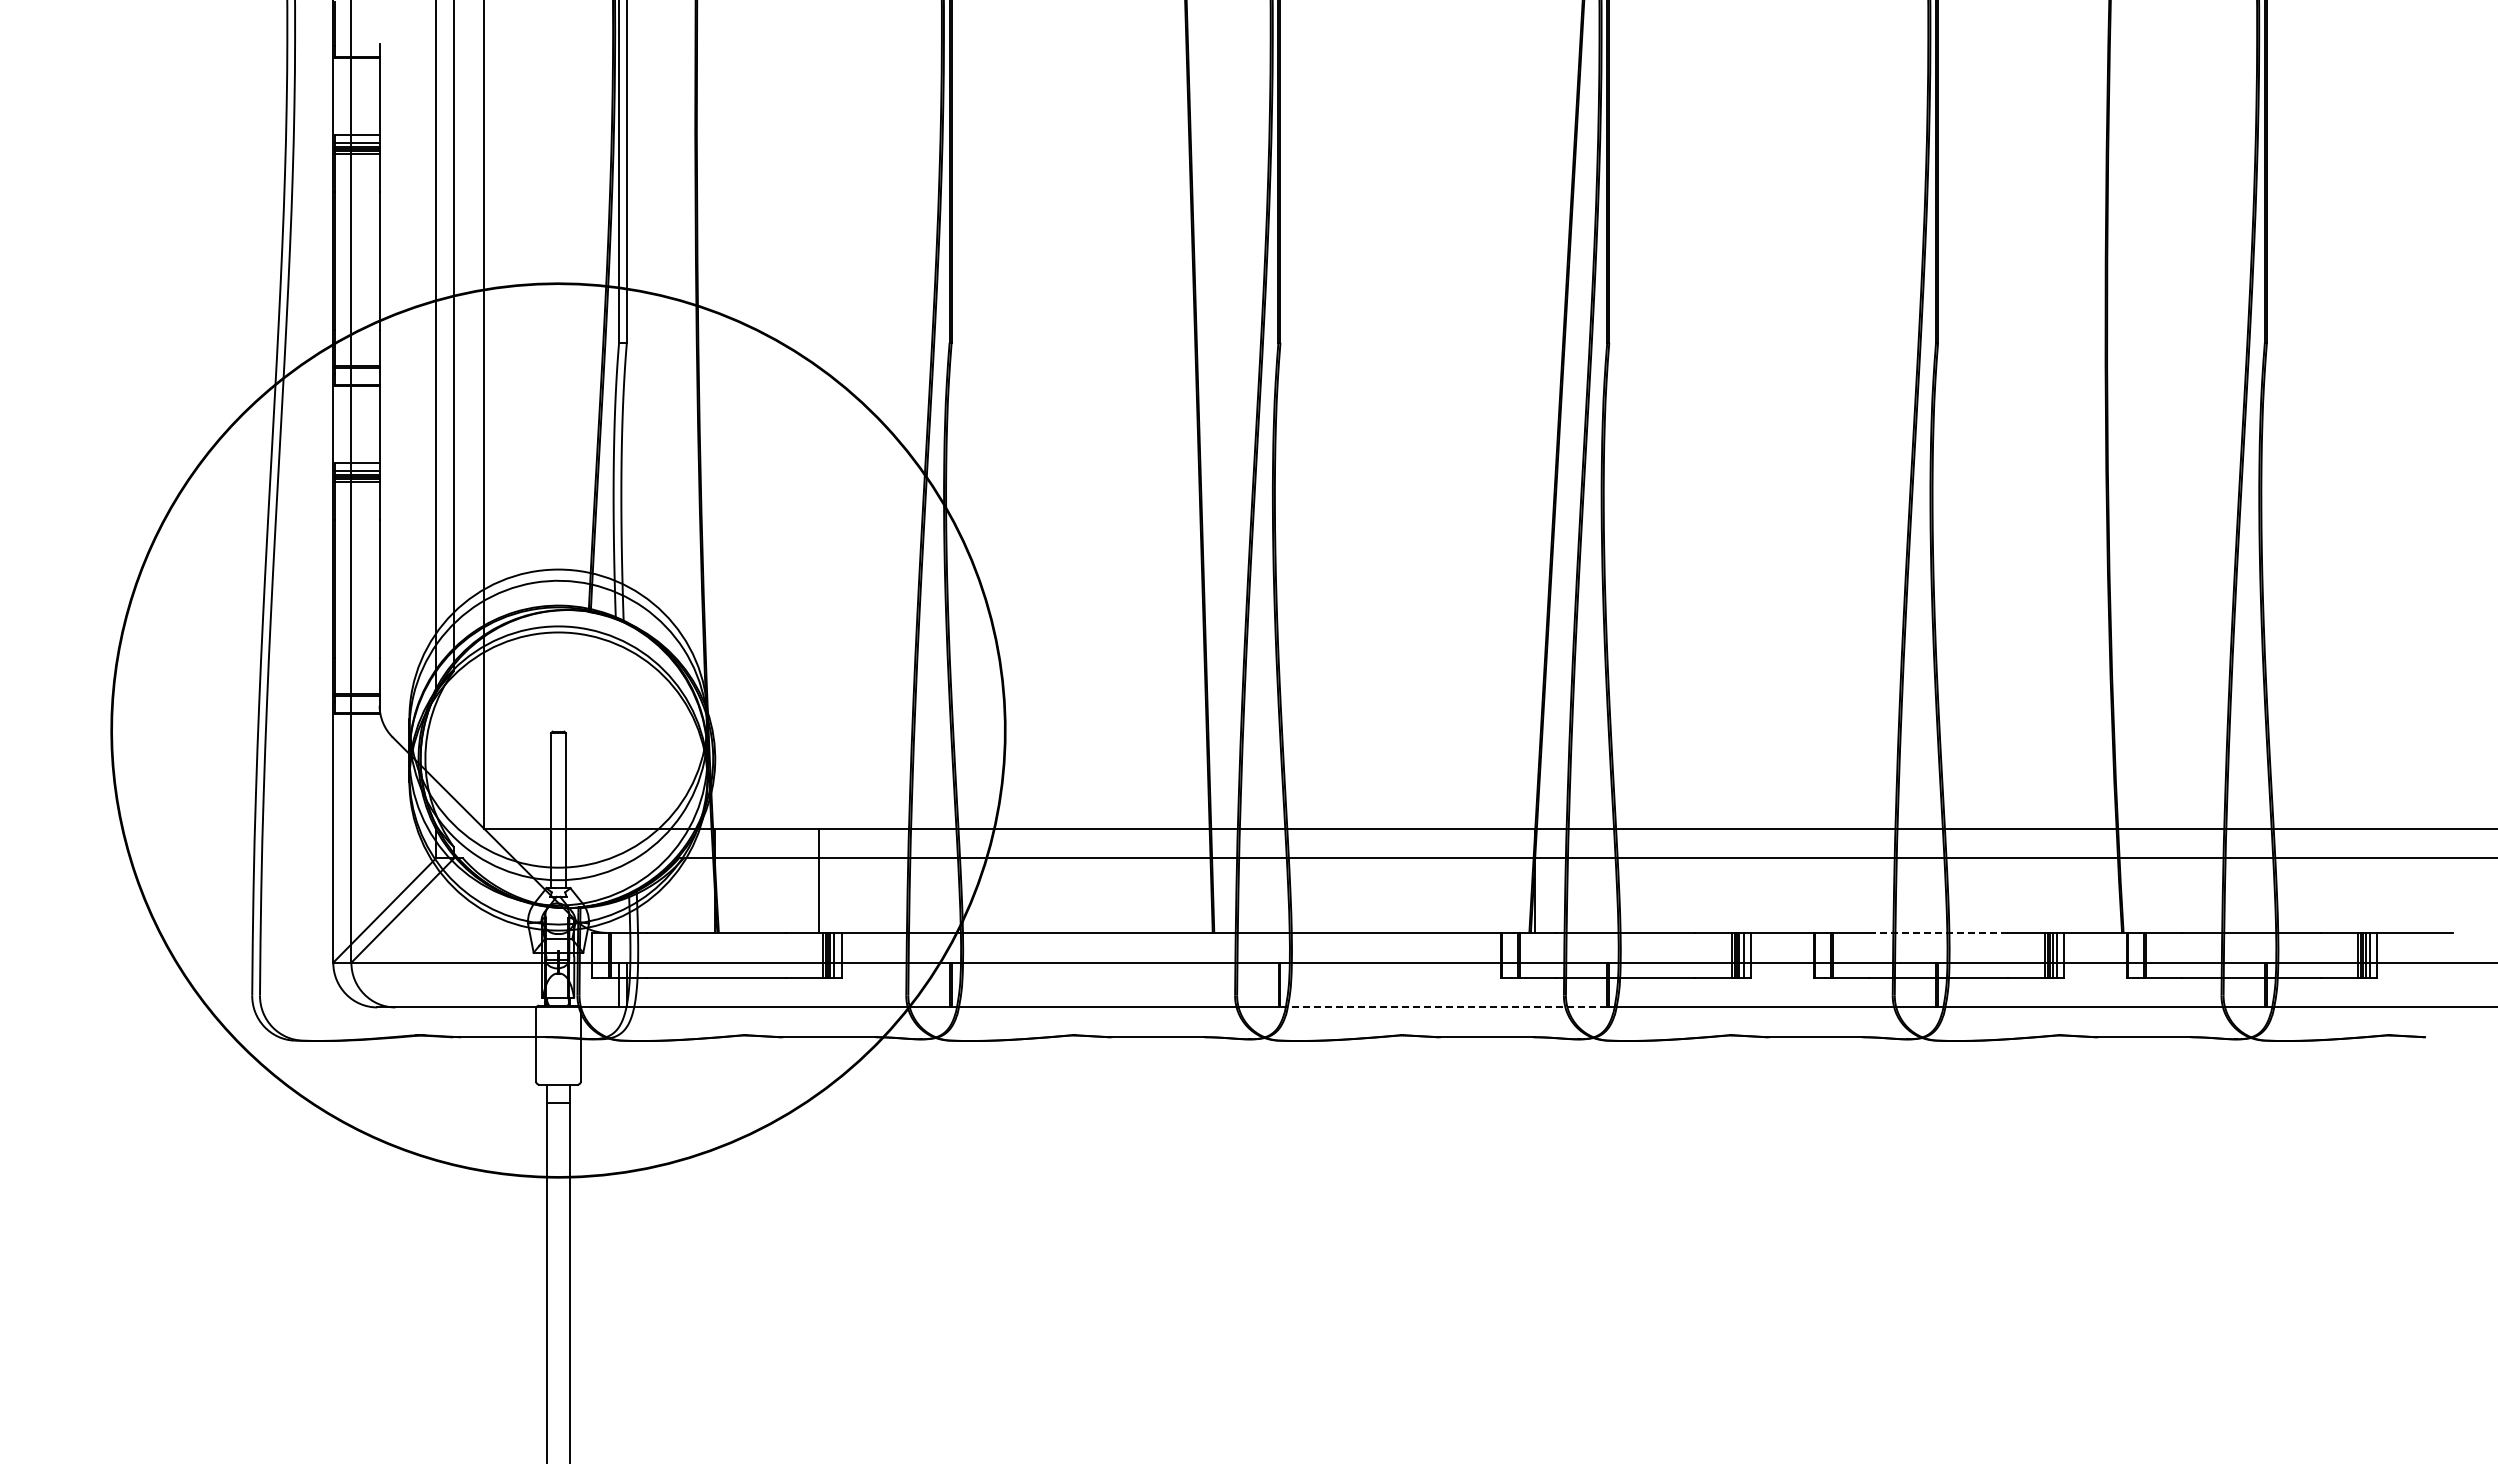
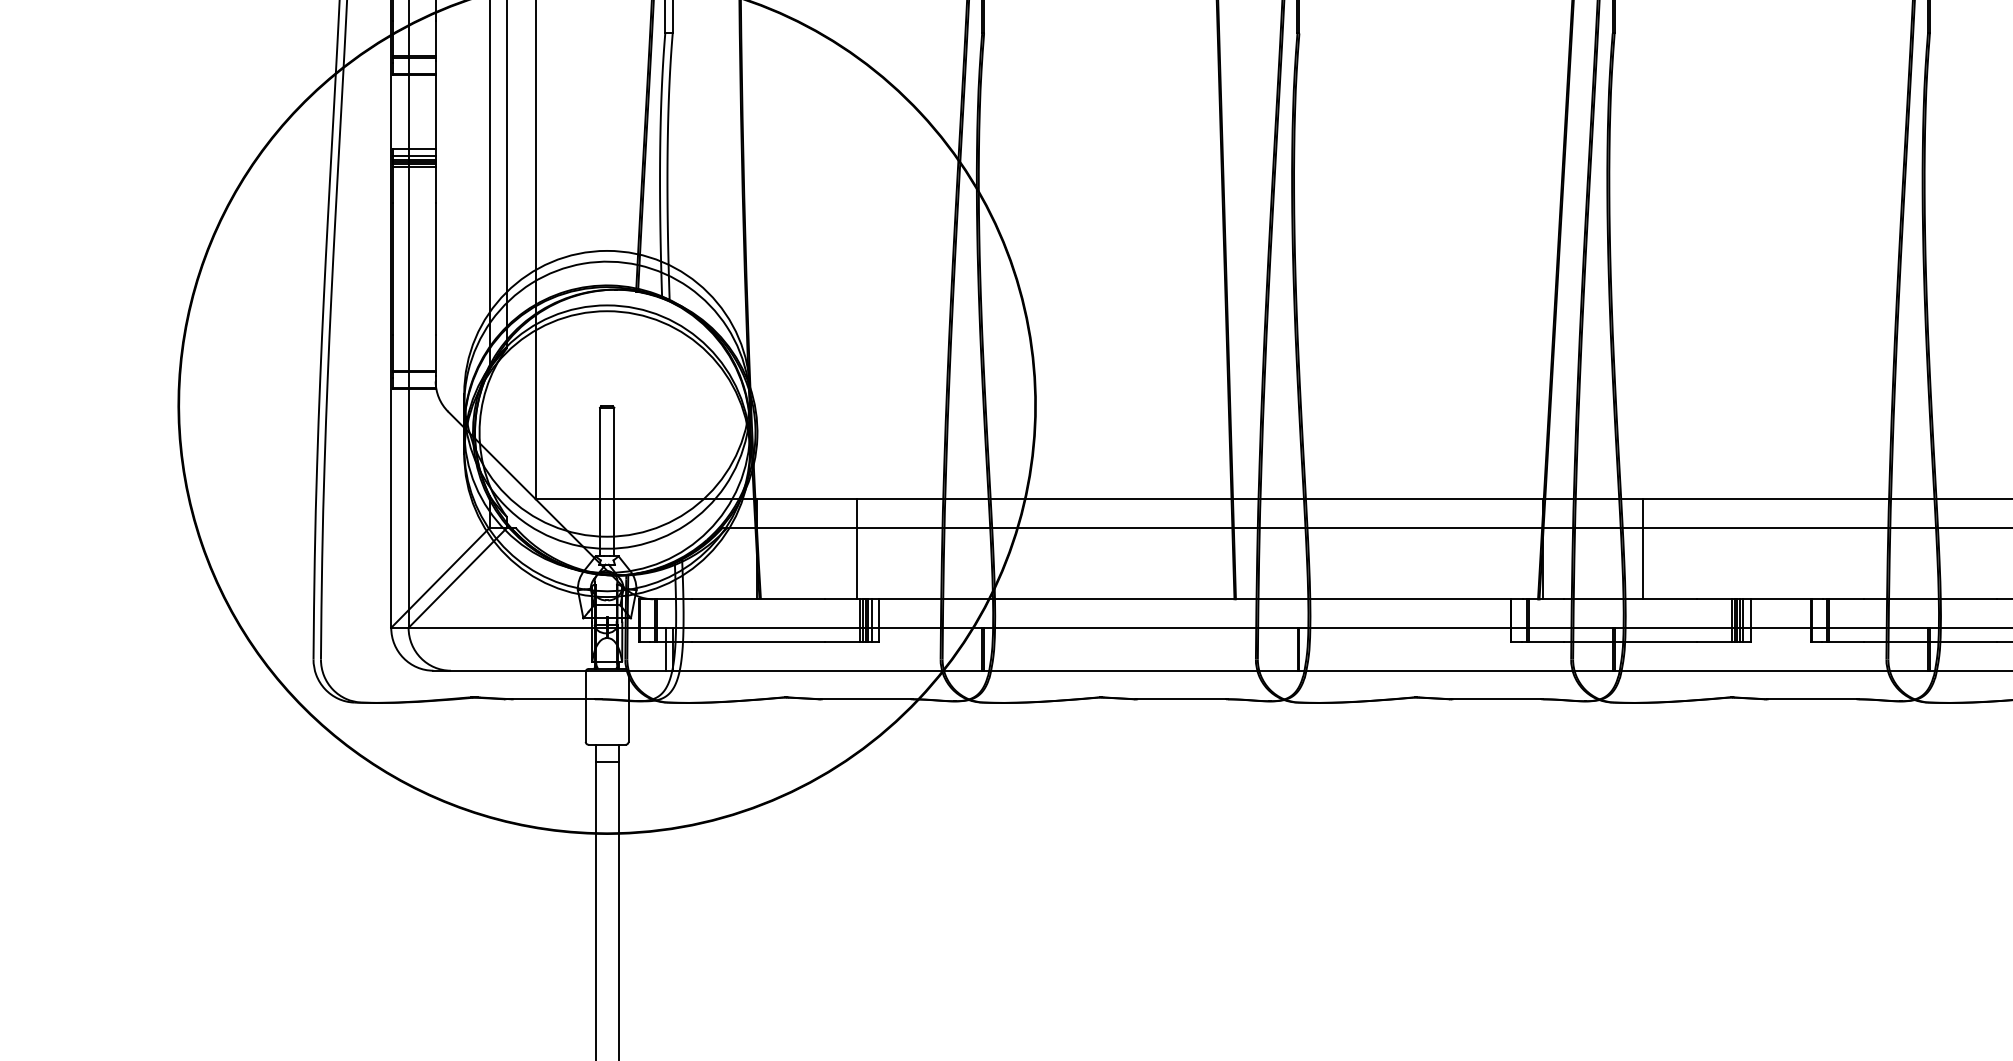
line: (1639, 880) -> (1643, 549), added
line: (1938, 932) -> (1930, 598), dashed -> solid
line: (1442, 1007) -> (1454, 670), dashed -> solid

